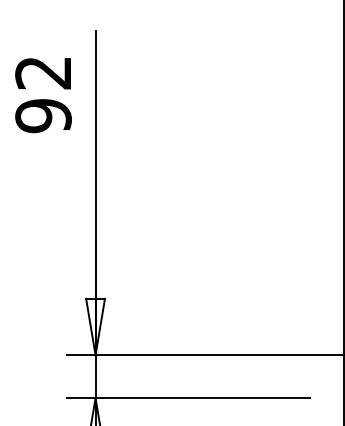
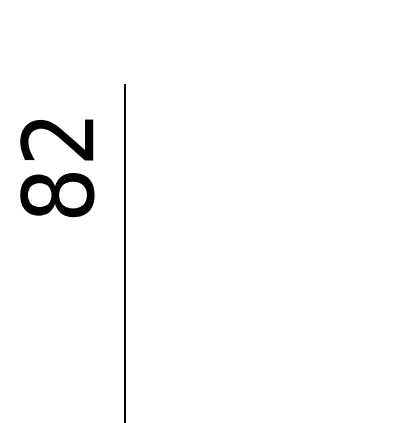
text: (43, 116) -> (57, 195), 92 -> 82

